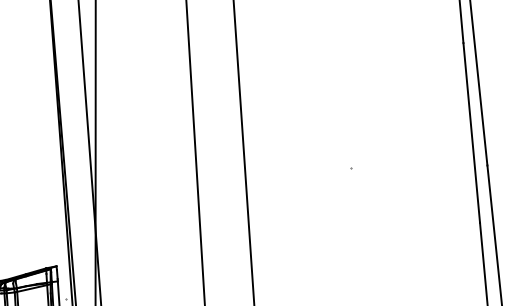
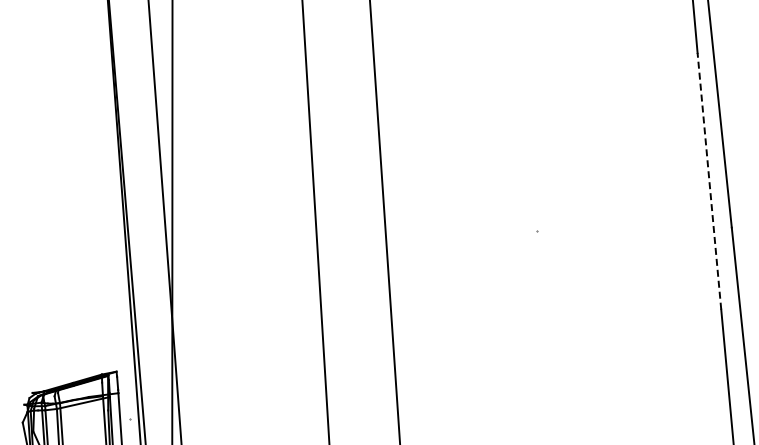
line: (471, 133) -> (709, 181), solid -> dashed

